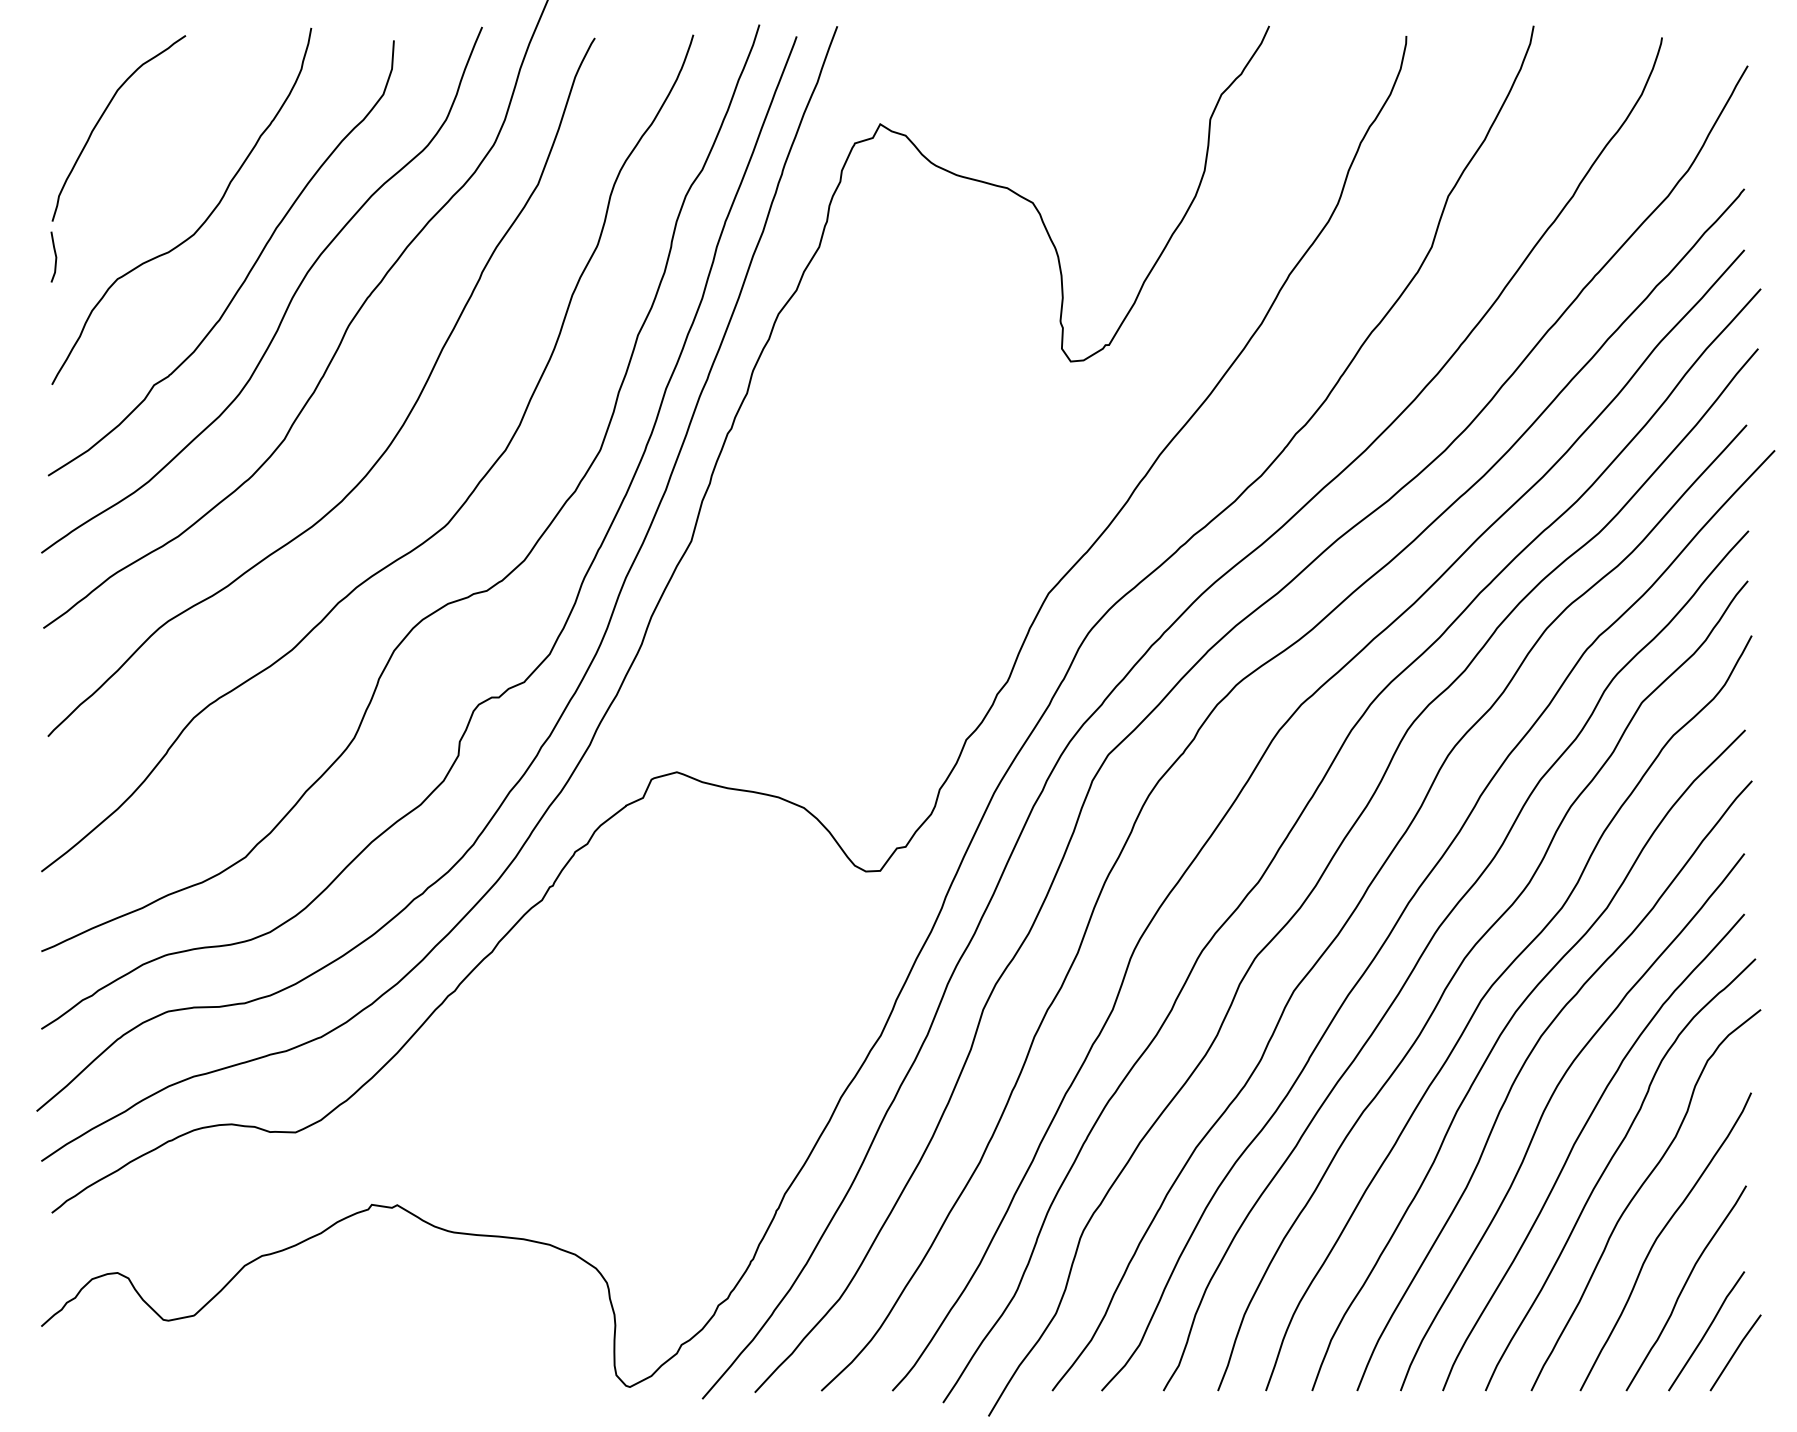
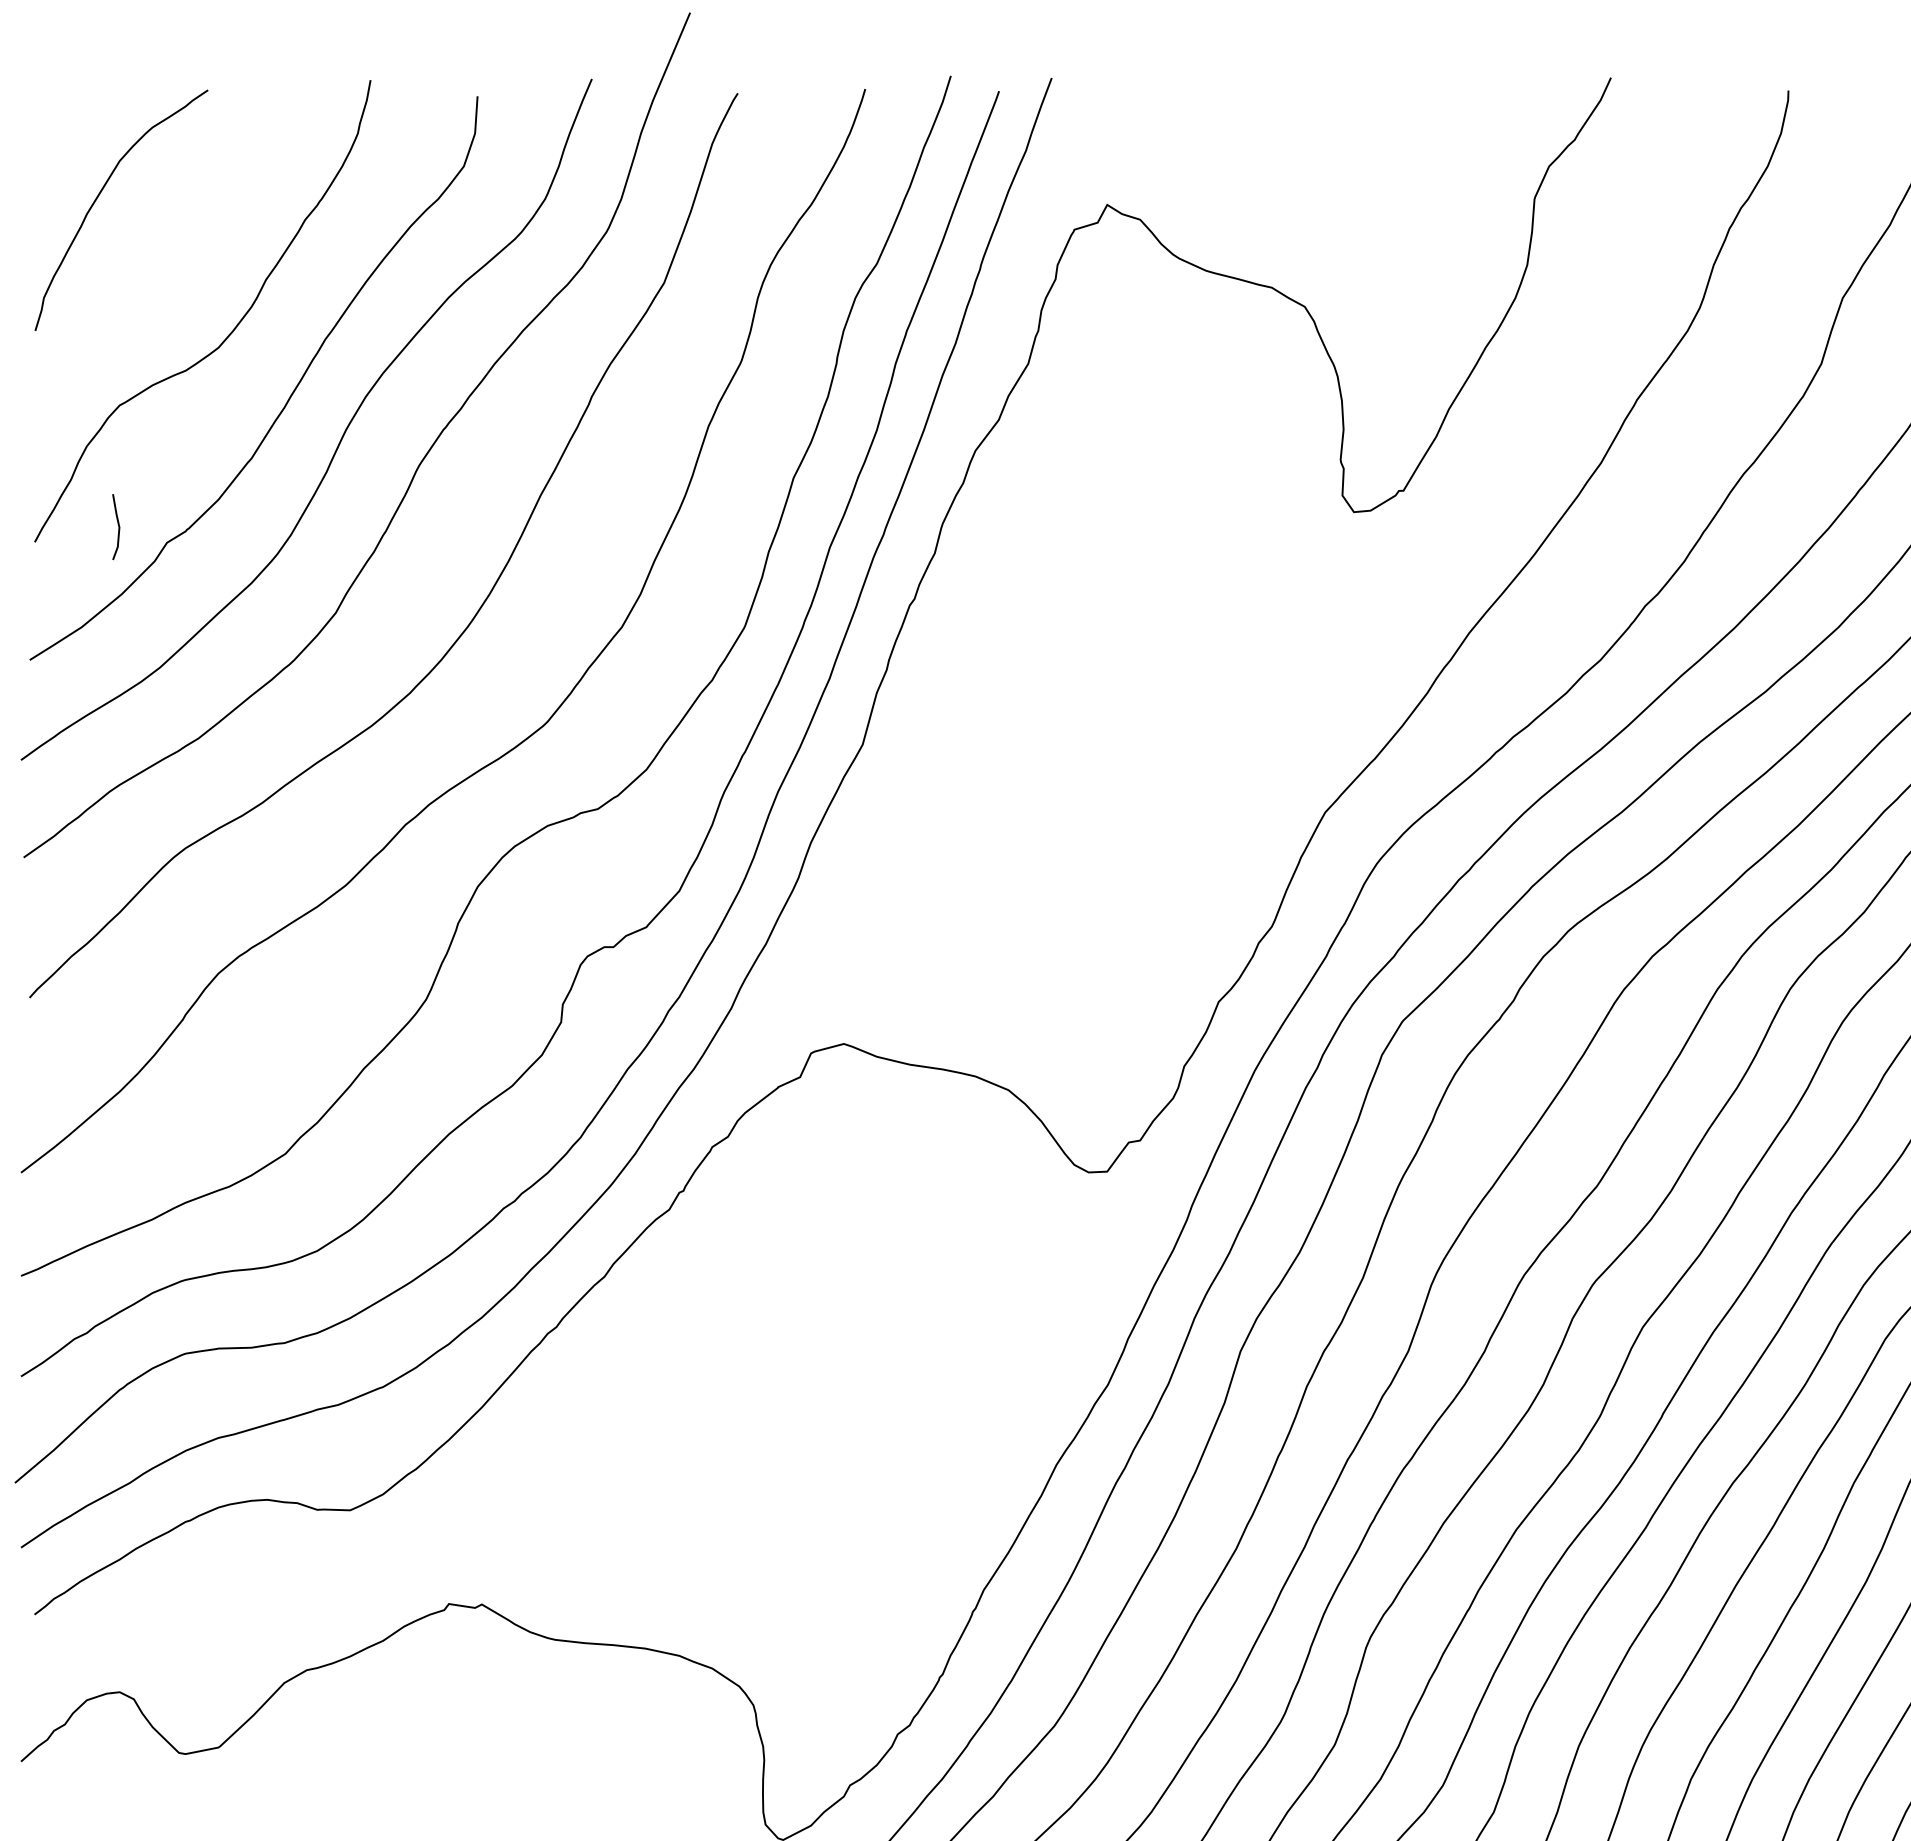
line: (55, 256) -> (118, 526), moved

